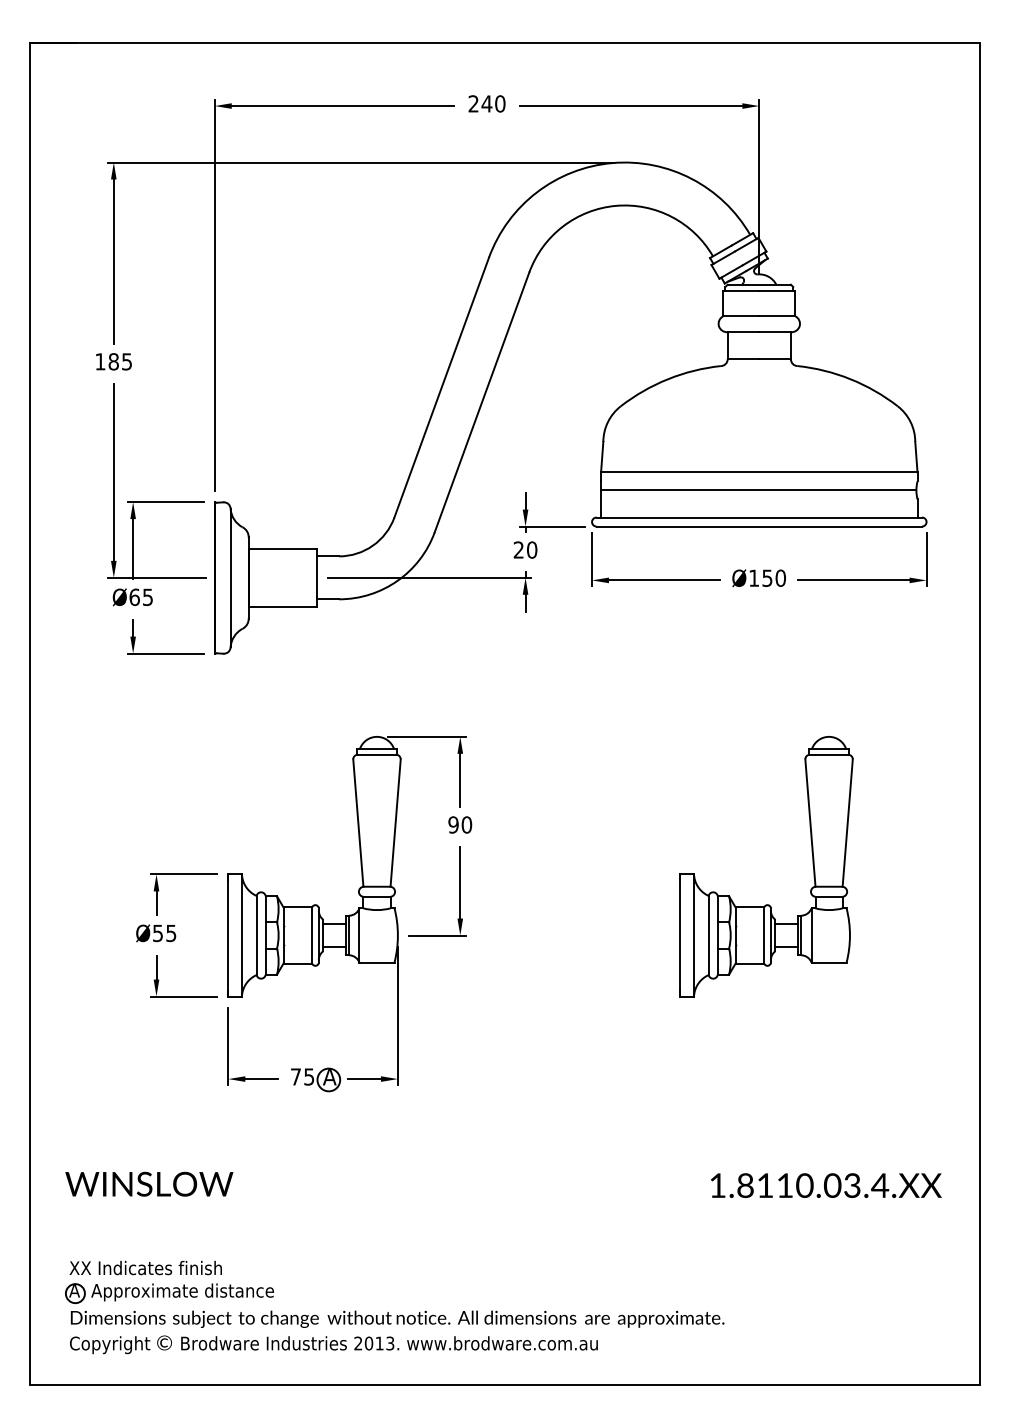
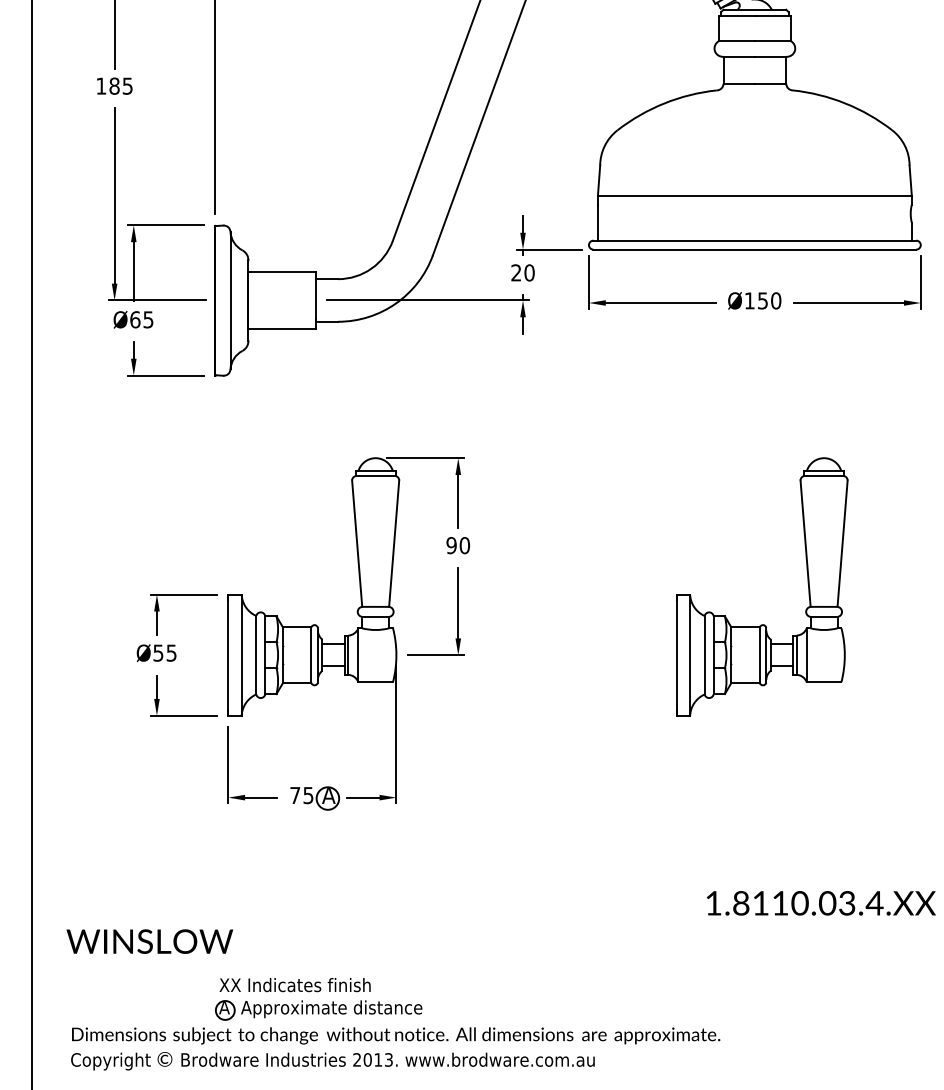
line: (758, 490) -> (754, 213), removed
text: (149, 1183) -> (150, 940), moved
part: (168, 1275) -> (317, 992), moved

